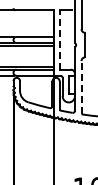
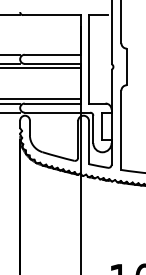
line: (59, 39) -> (88, 58), dashed -> solid
line: (81, 87) -> (121, 130), dashed -> solid

